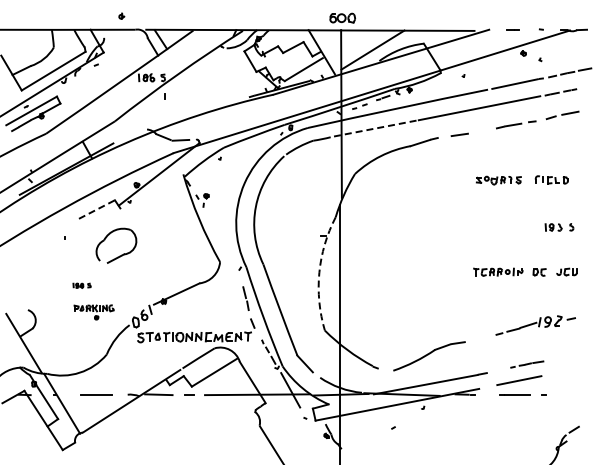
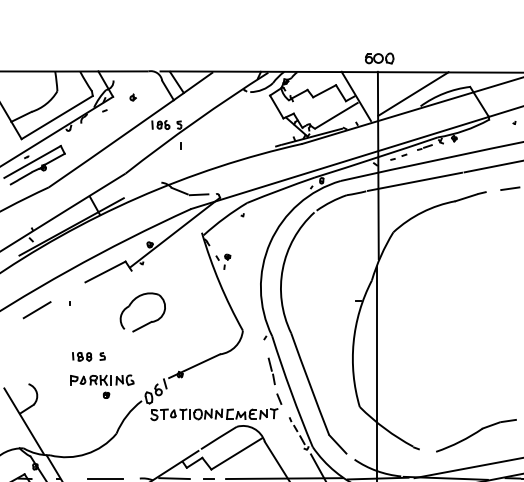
part: (121, 15) -> (132, 96), moved
line: (374, 128) -> (415, 181), dashed -> solid
line: (97, 209) -> (106, 271), dashed -> solid
line: (35, 243) -> (36, 309), added
part: (121, 254) -> (148, 322), moved
arc: (319, 272) -> (353, 342), dashed -> solid
part: (81, 285) -> (88, 356), size x1.67
part: (93, 312) -> (101, 386), size x1.43

